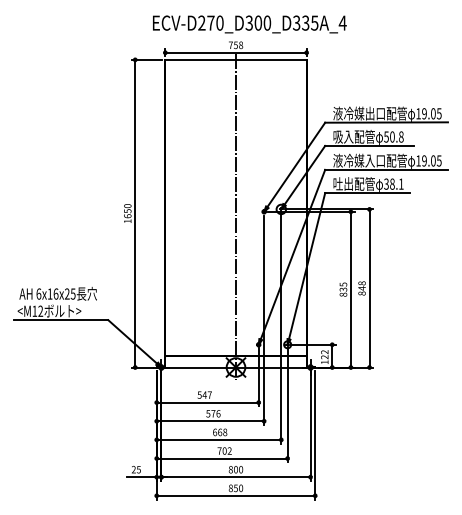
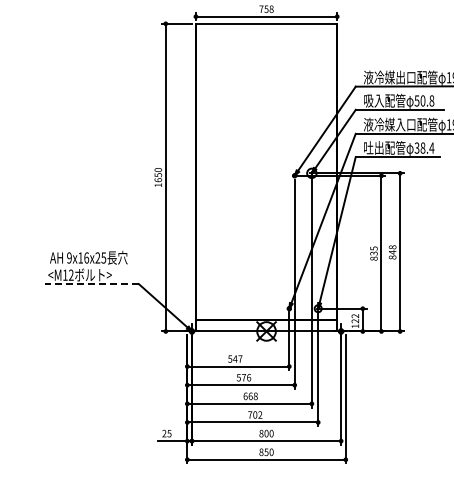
text: (400, 183) -> (431, 147), 38.1 -> 38.4
line: (236, 217) -> (267, 181), removed
text: (38, 293) -> (69, 257), 6x16x25 -> 9x16x25
line: (60, 320) -> (91, 284), solid -> dashed

